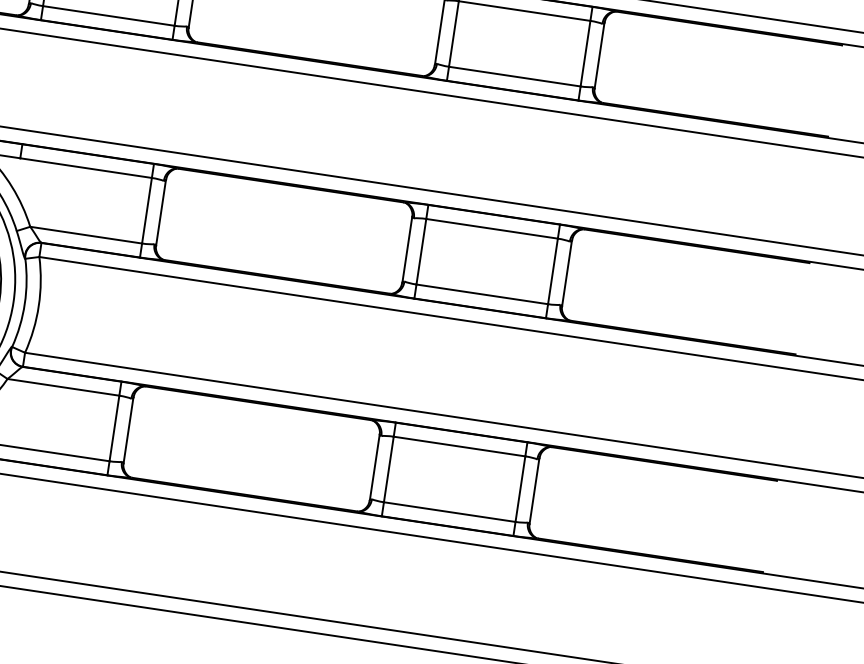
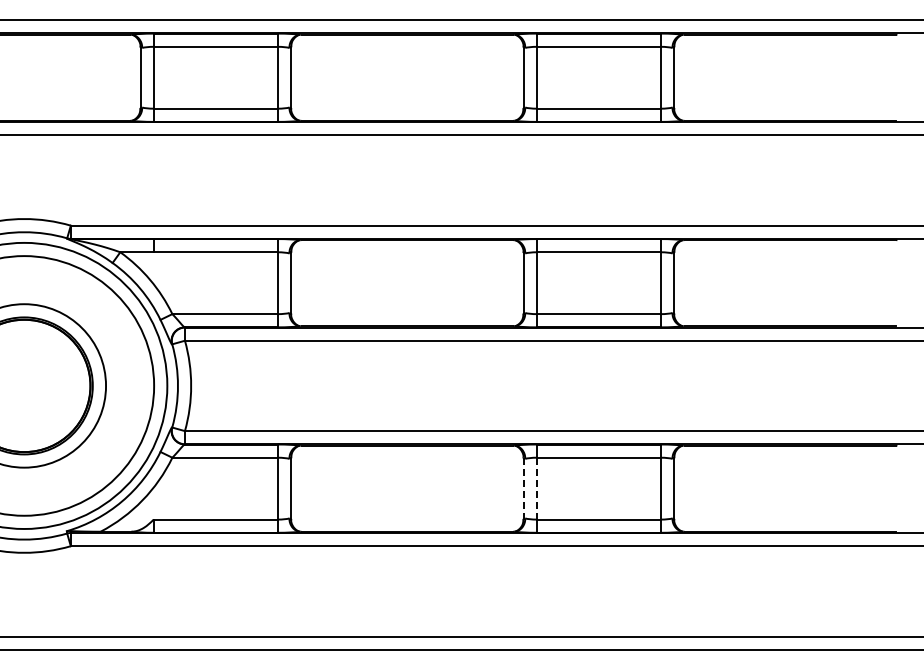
line: (374, 467) -> (523, 488), solid -> dashed
line: (388, 469) -> (536, 488), solid -> dashed

